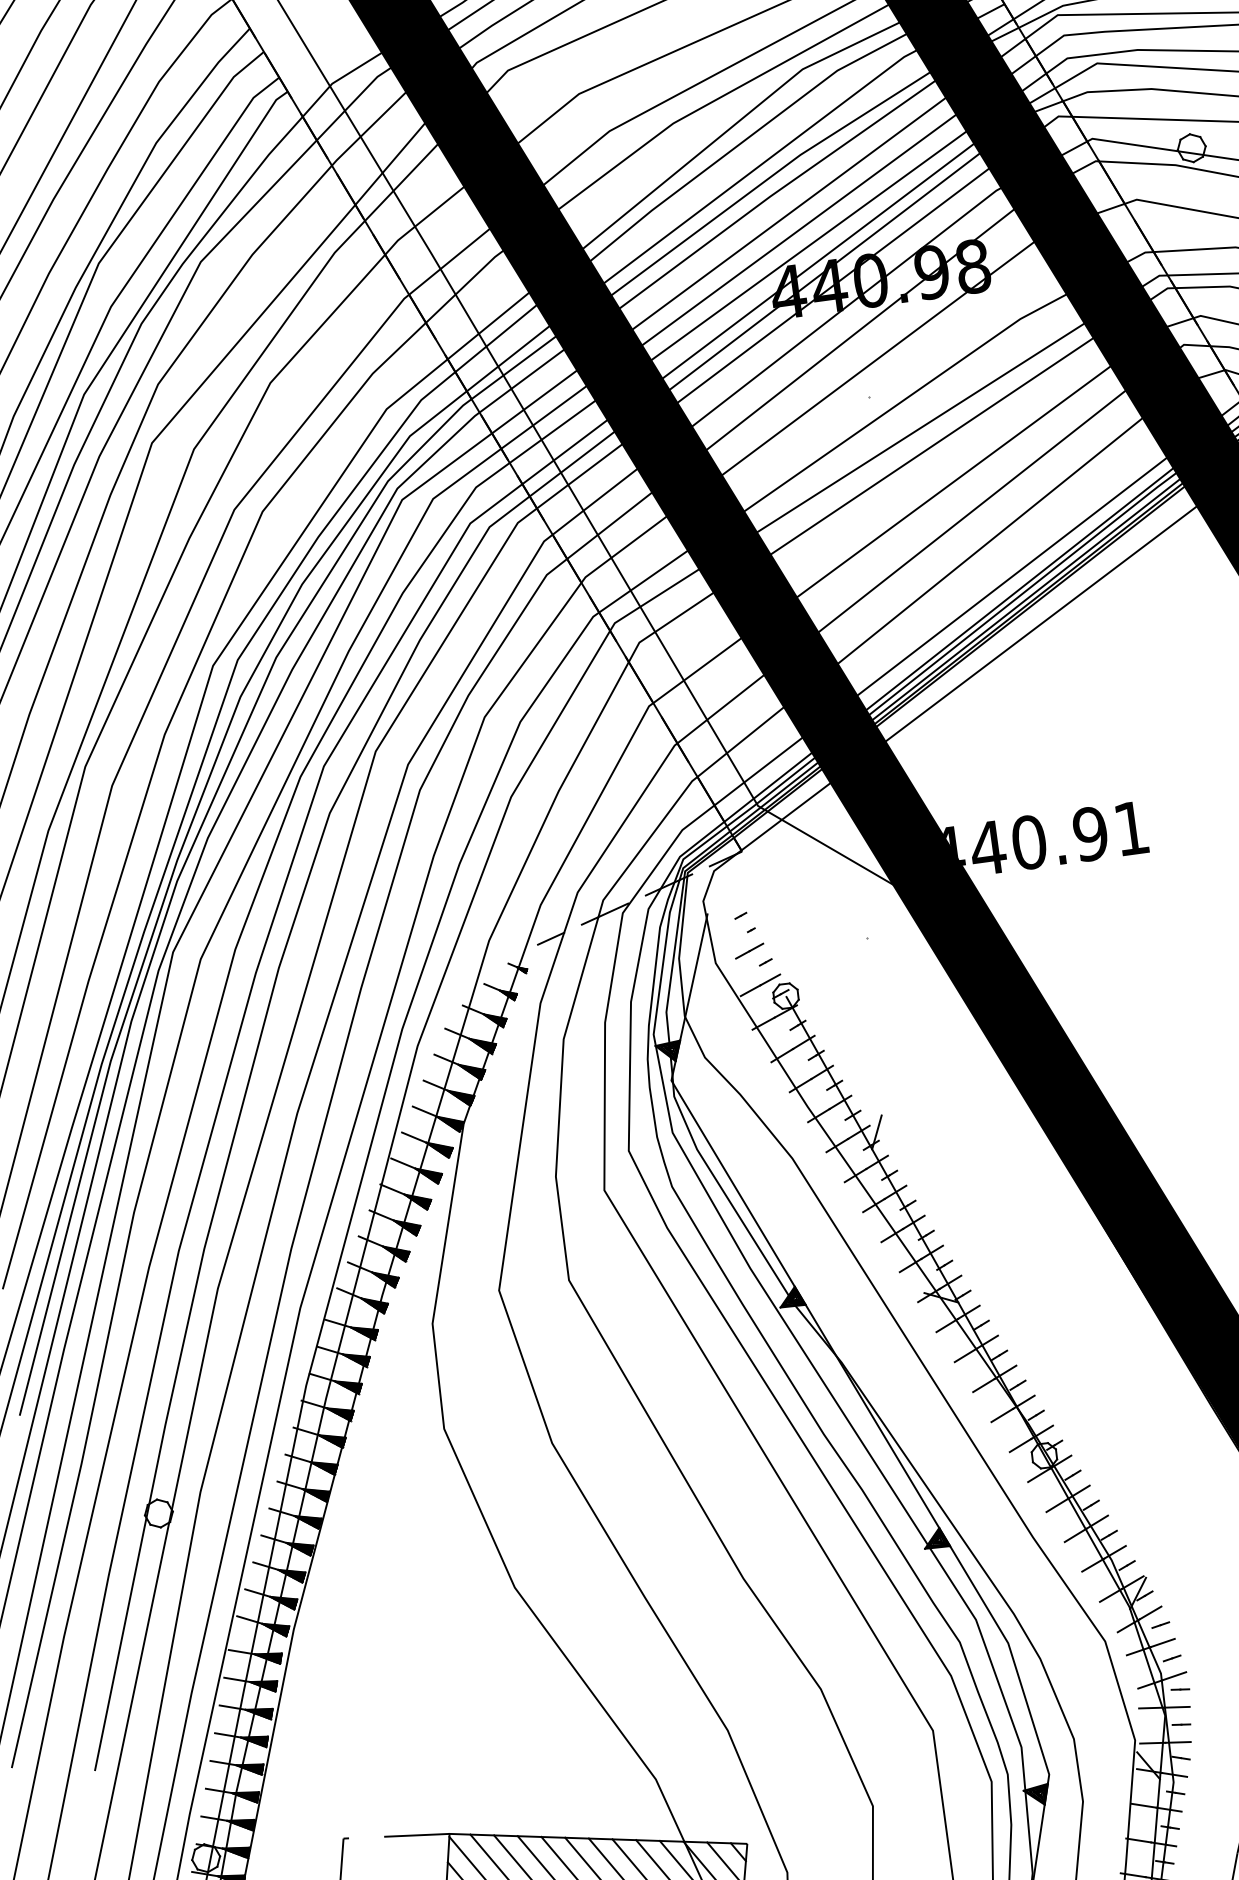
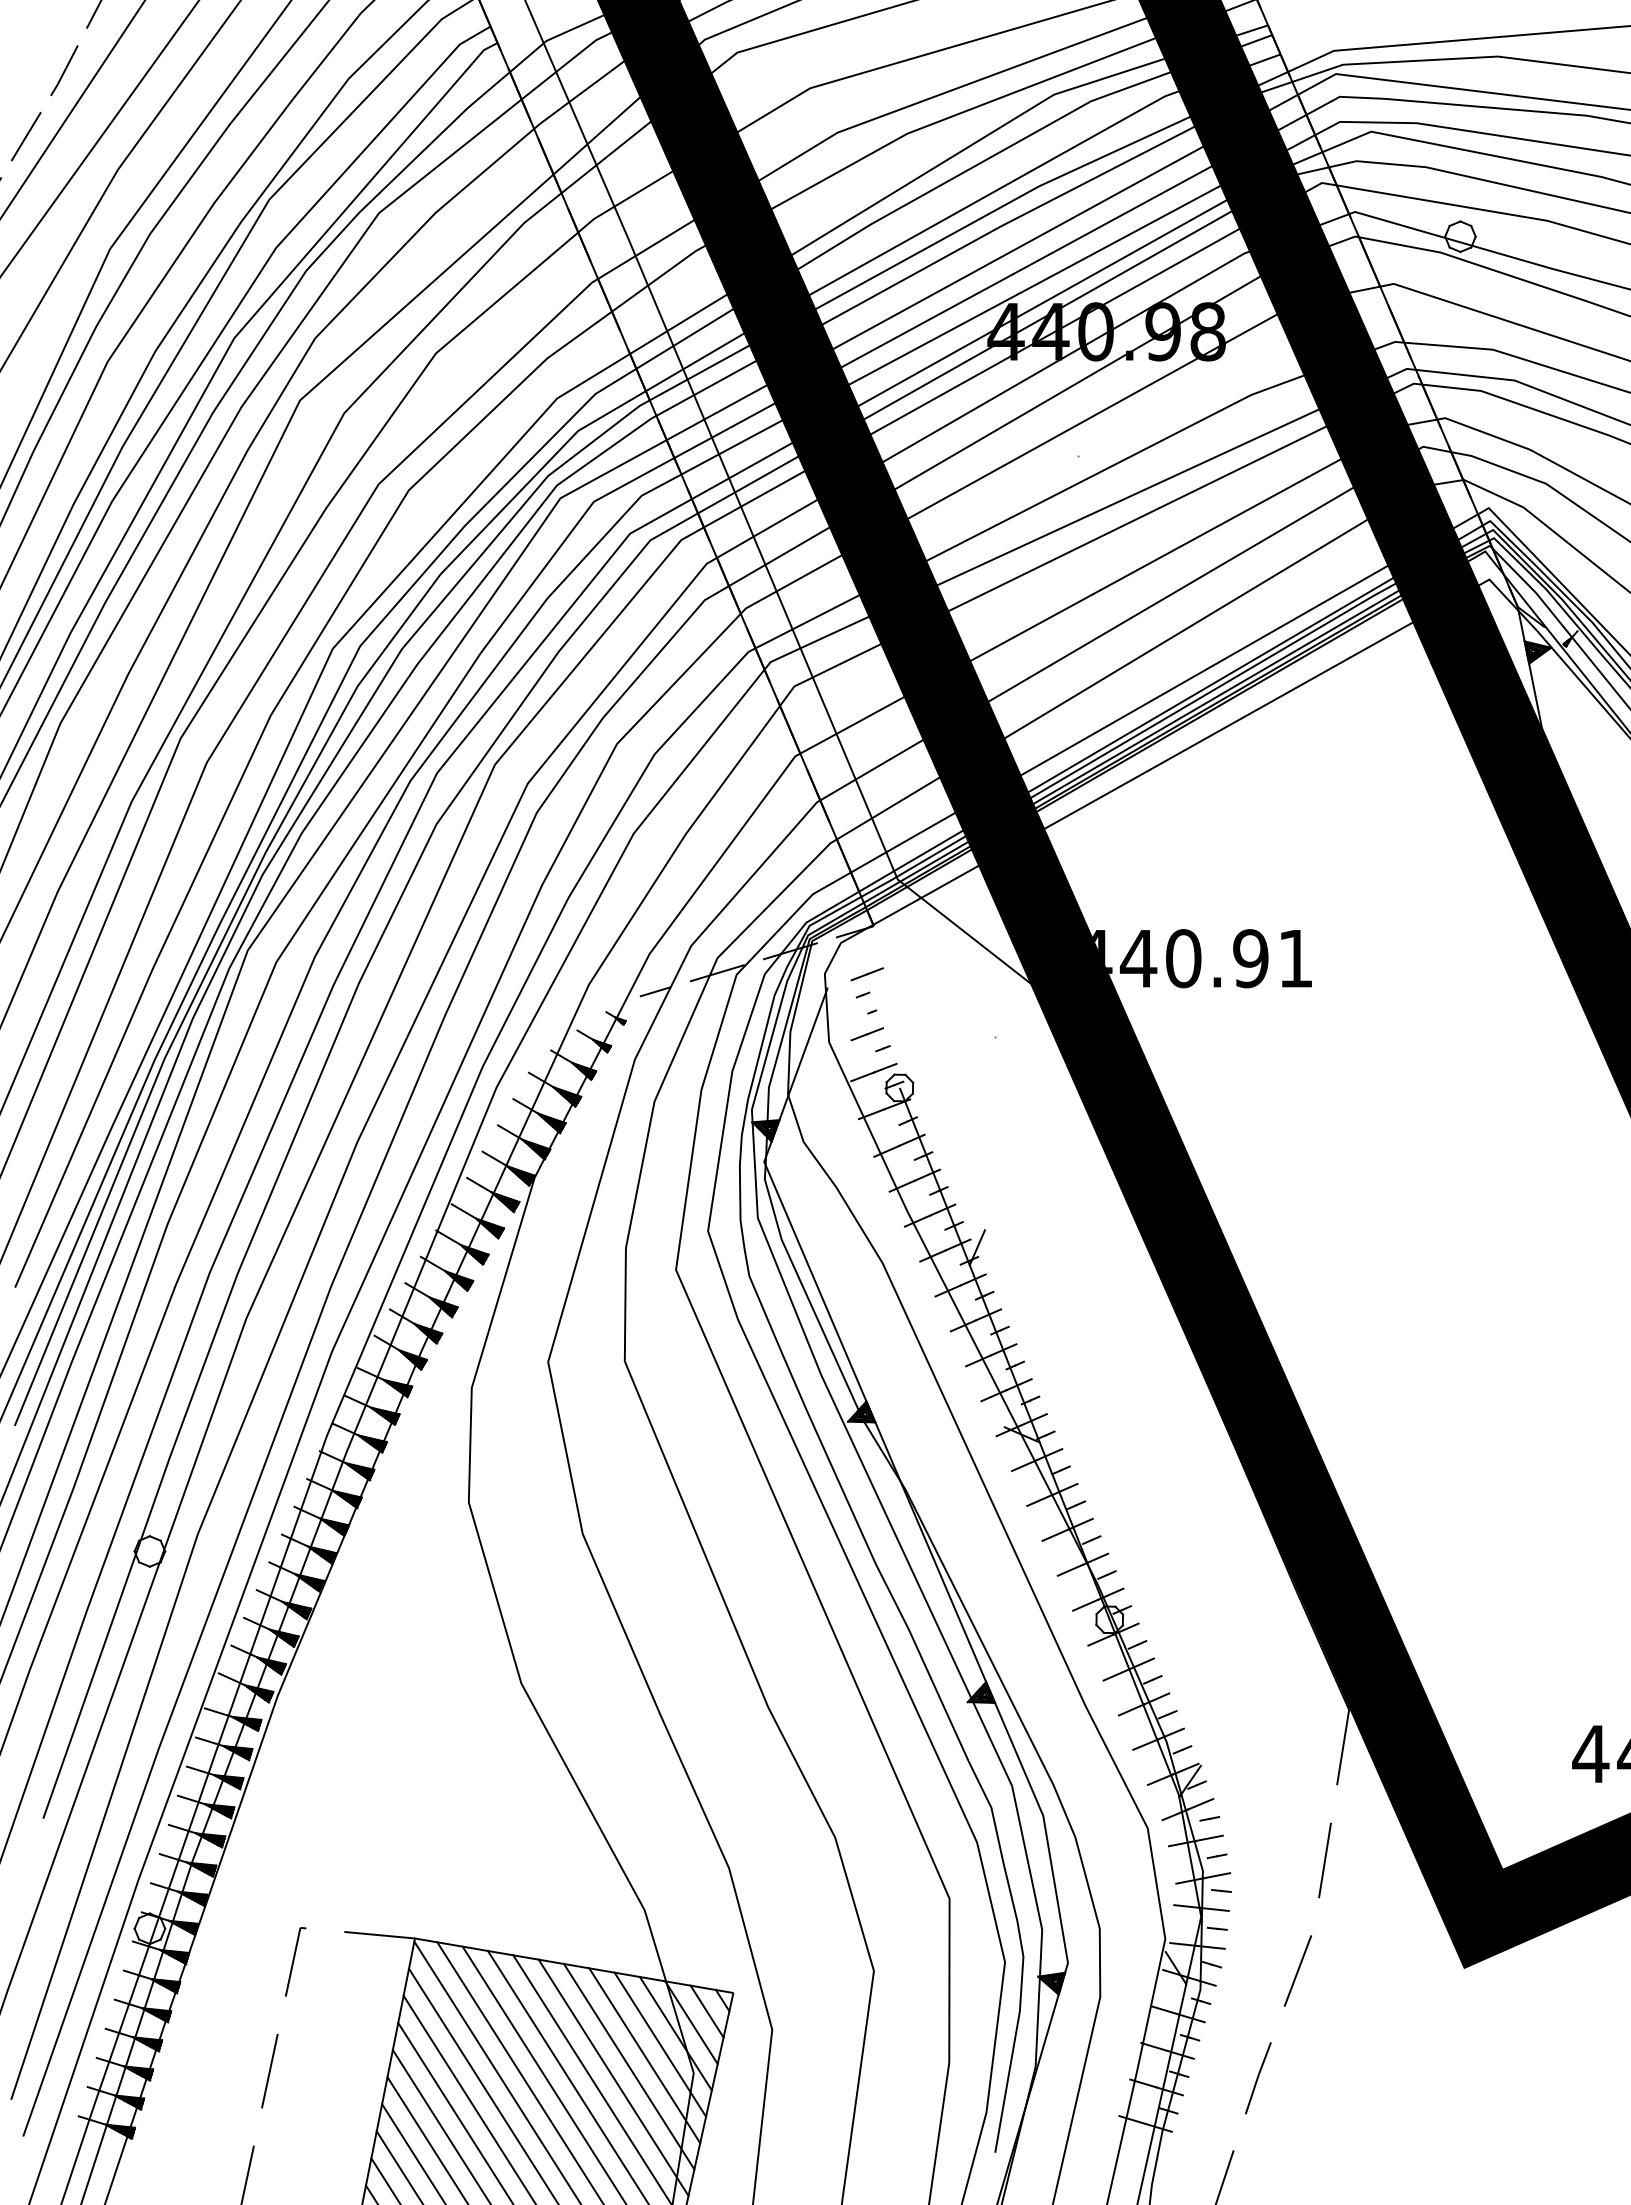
line: (741, 896) -> (866, 974), added

